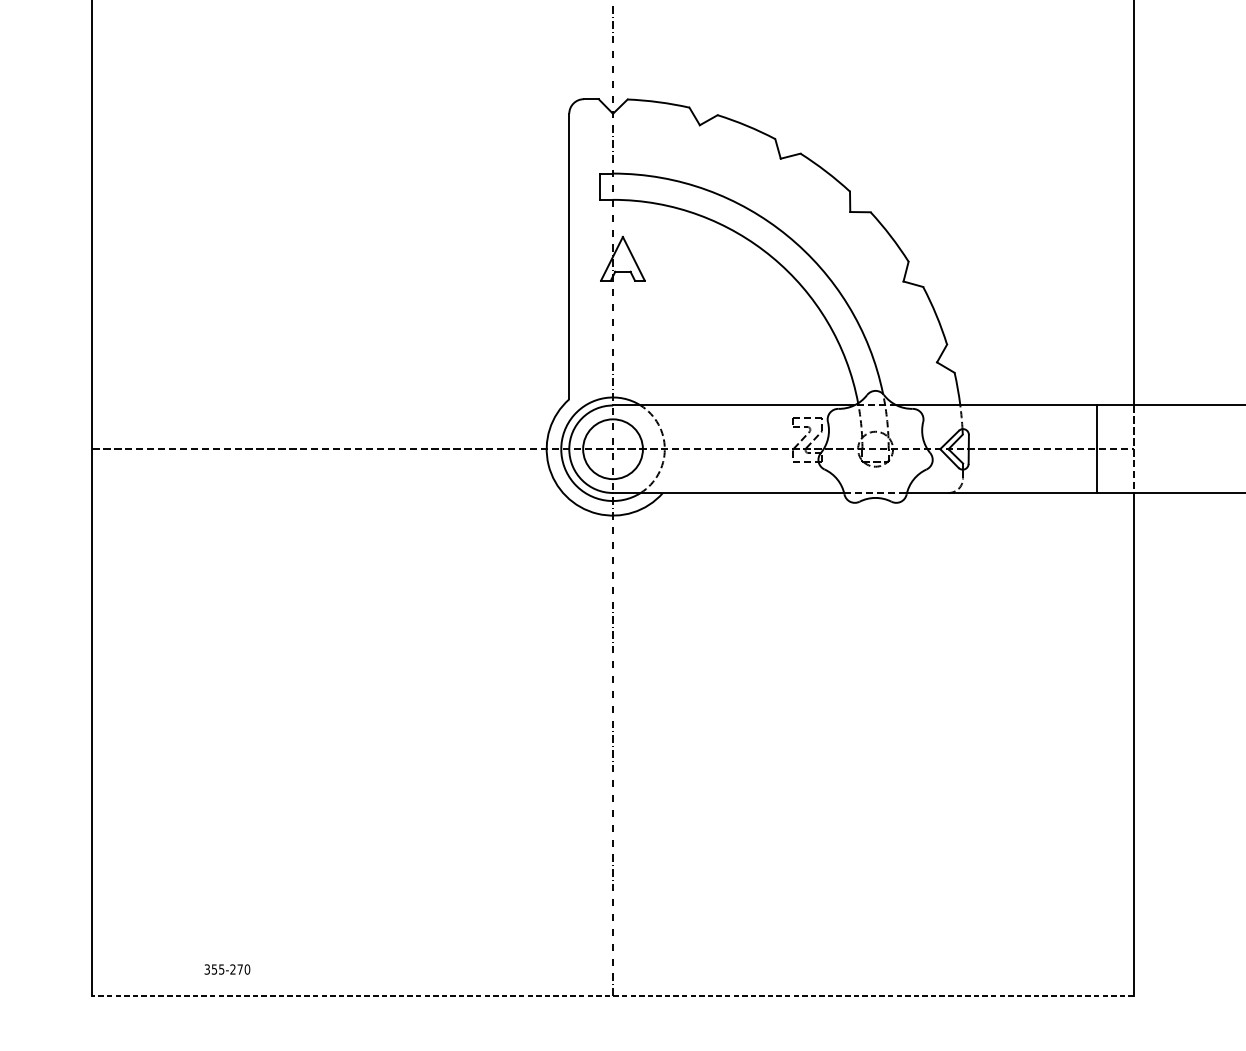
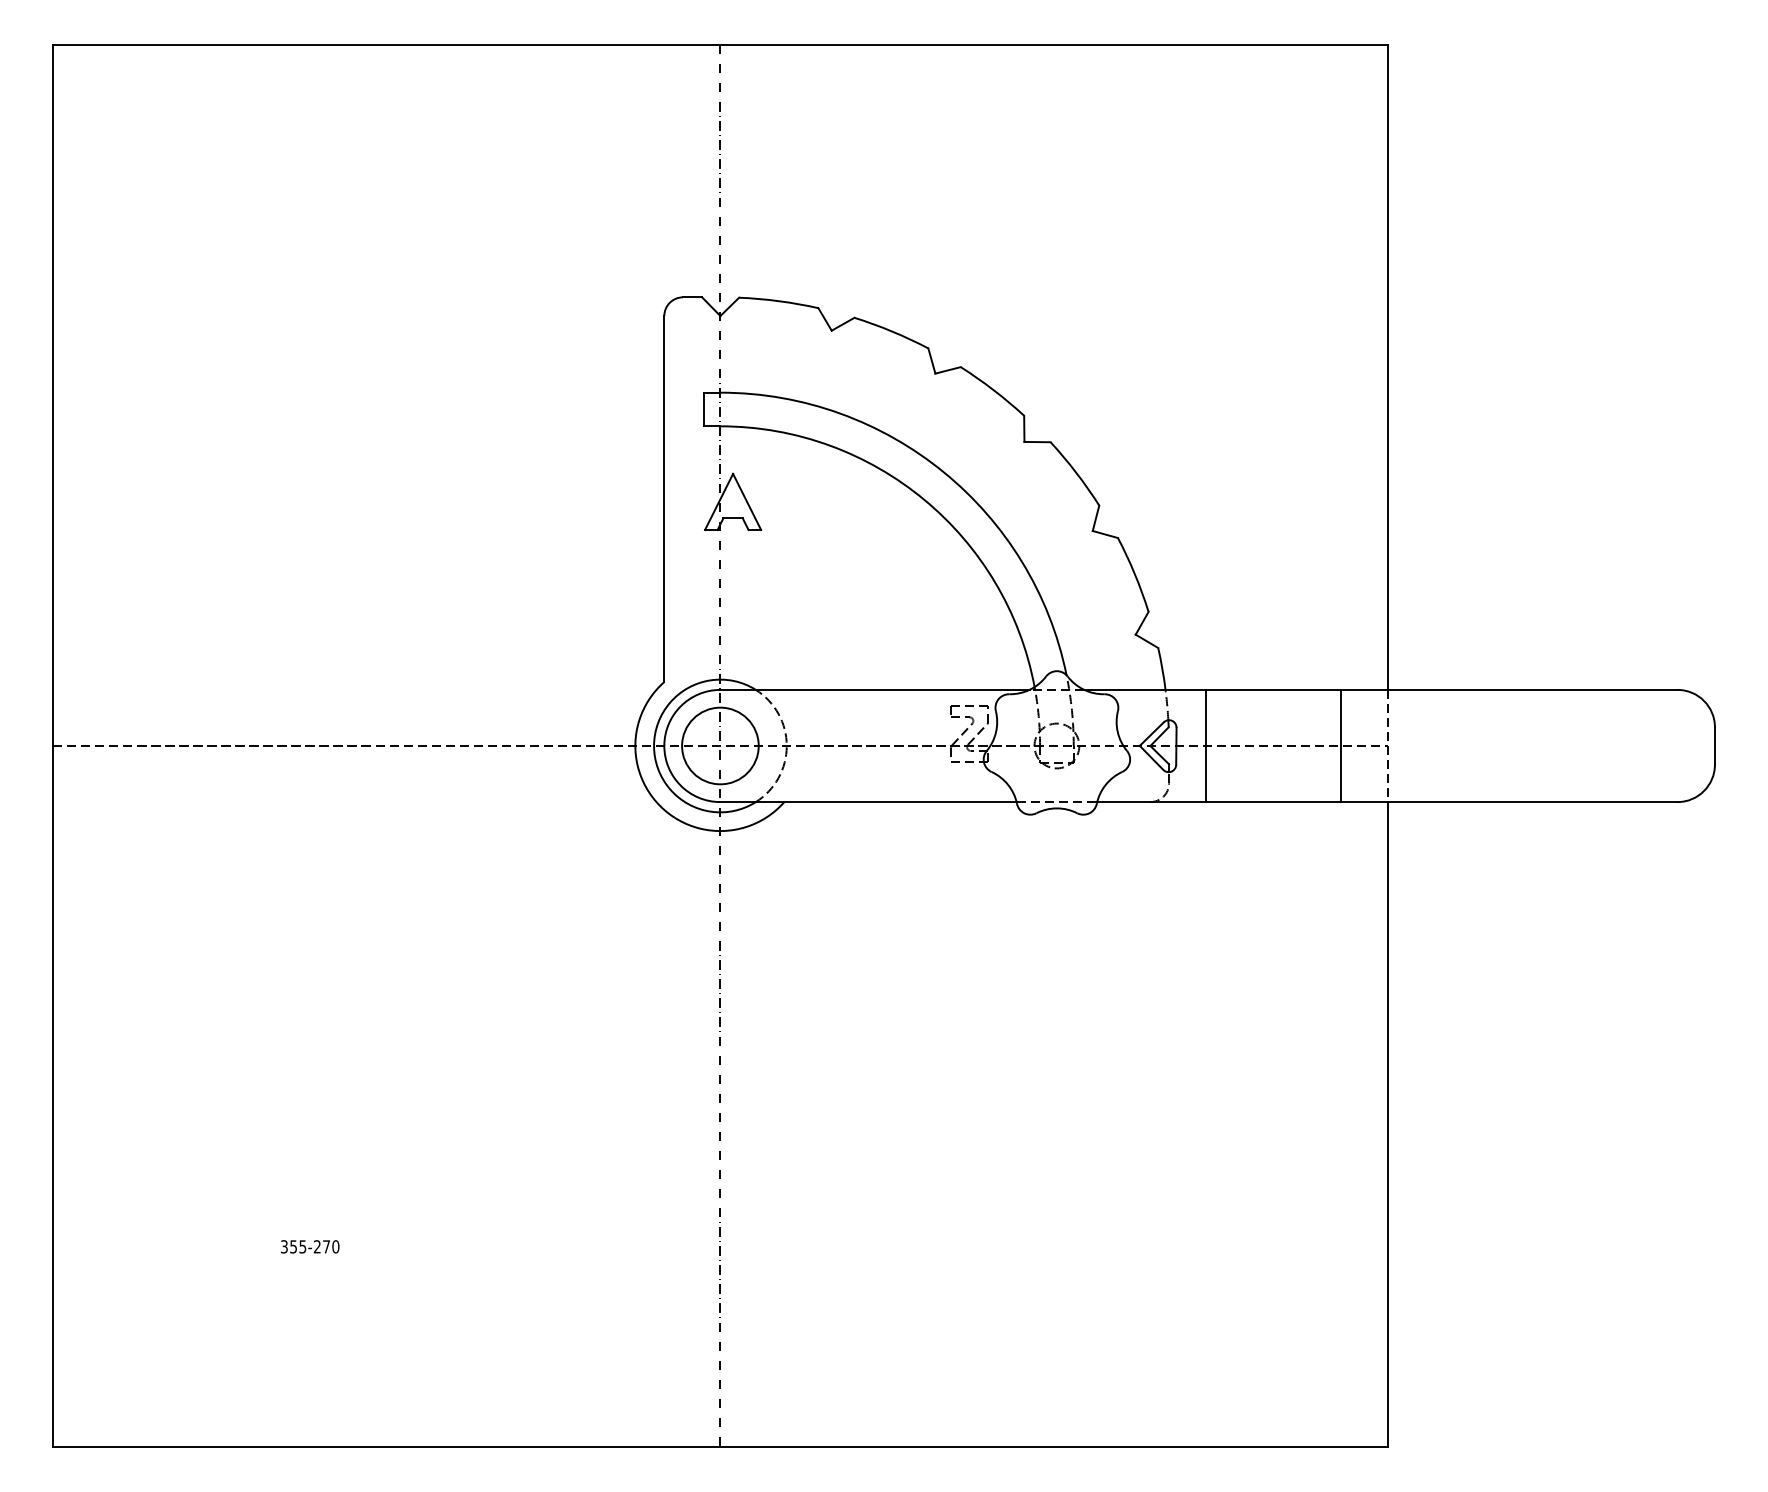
line: (992, 448) -> (1206, 745), added
text: (227, 969) -> (310, 1246), moved
line: (612, 996) -> (719, 1447), dashed -> solid

